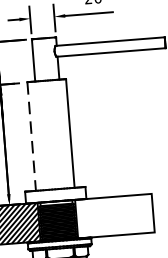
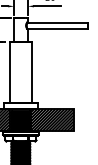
line: (31, 137) -> (9, 72), dashed -> solid
hatch: (114, 216) -> (52, 120), added

